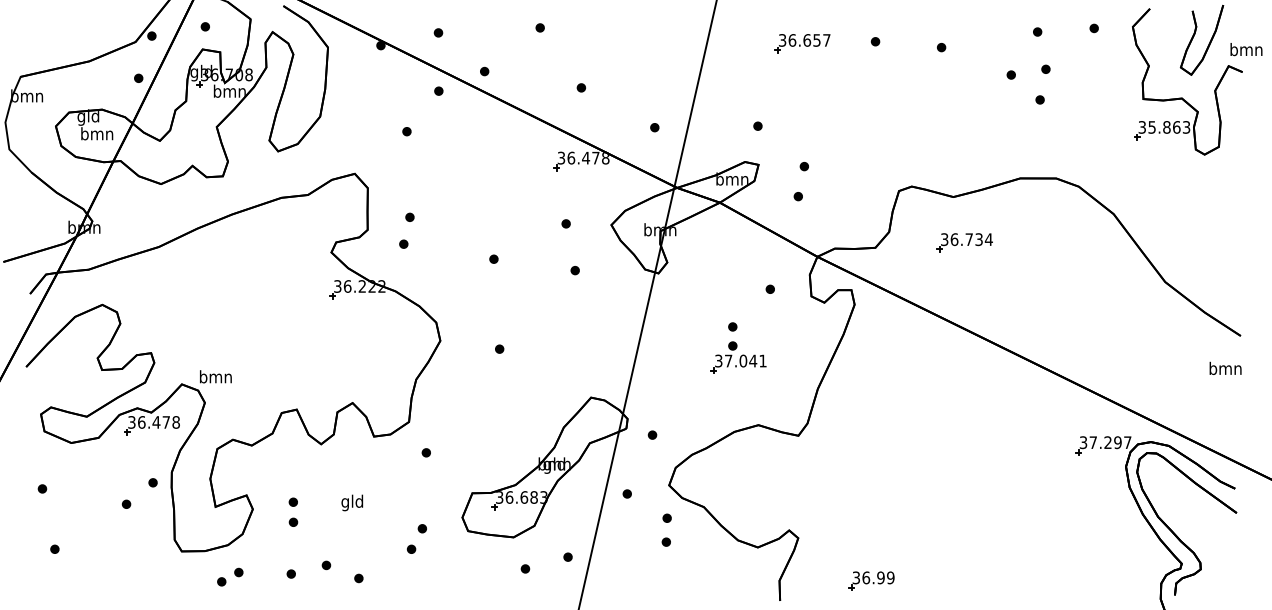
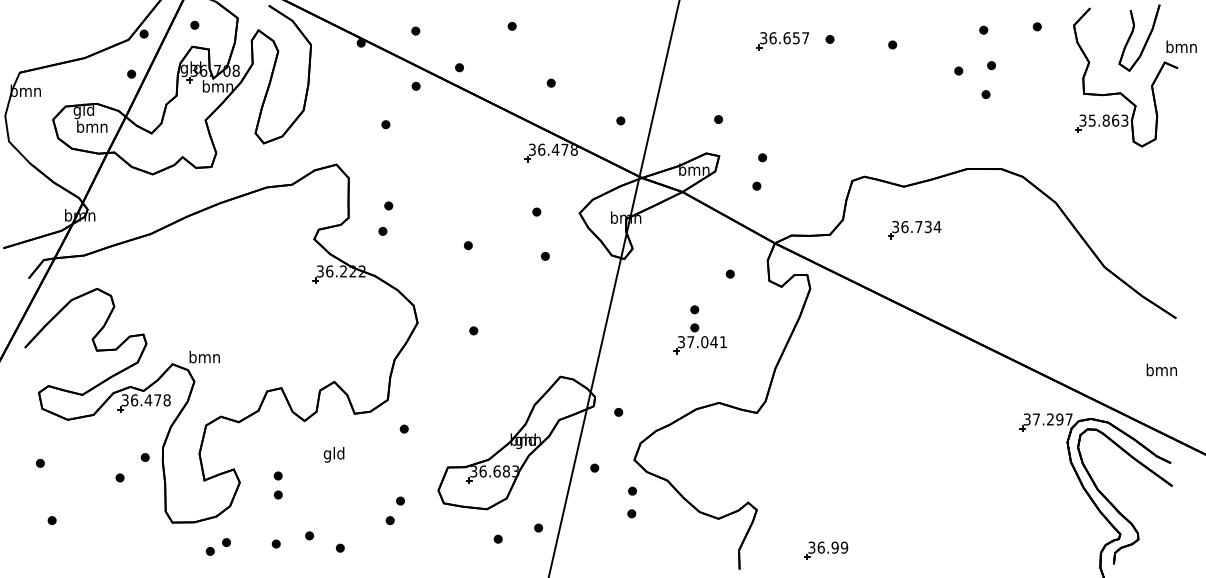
part: (802, 43) -> (782, 41), moved
text: (1225, 367) -> (1161, 369), moved
text: (352, 502) -> (334, 454), moved

